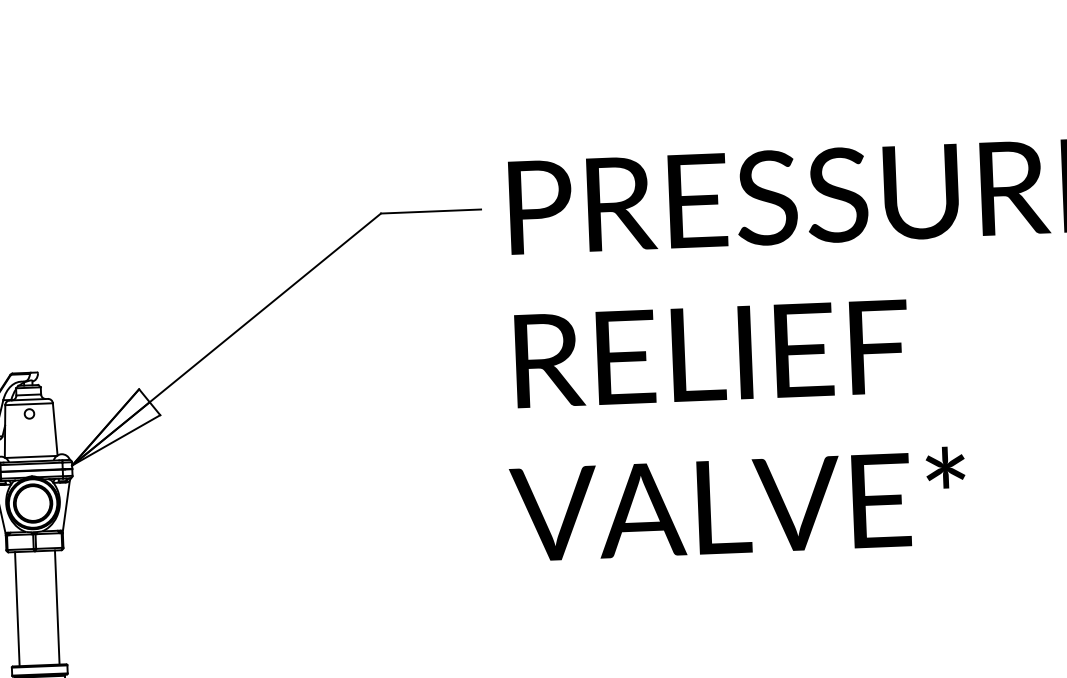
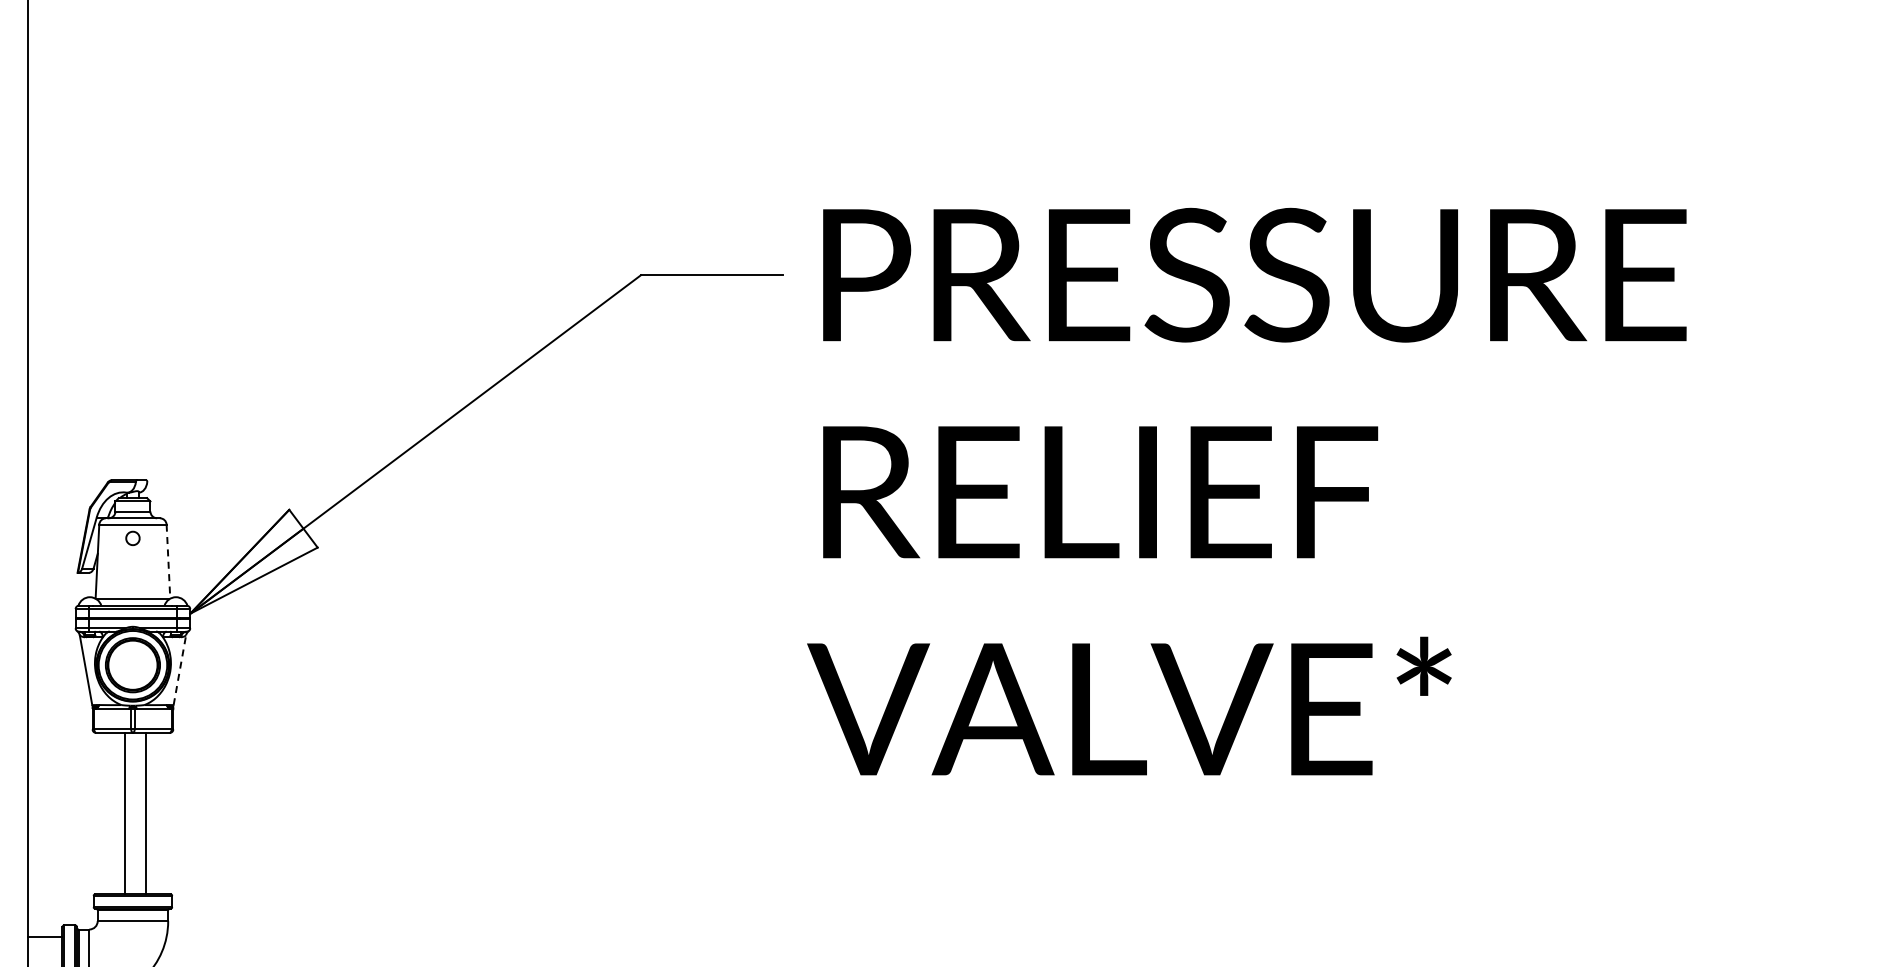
line: (55, 429) -> (168, 562), solid -> dashed
line: (66, 505) -> (179, 669), solid -> dashed
line: (57, 607) -> (125, 813), moved
line: (17, 609) -> (145, 813), moved

